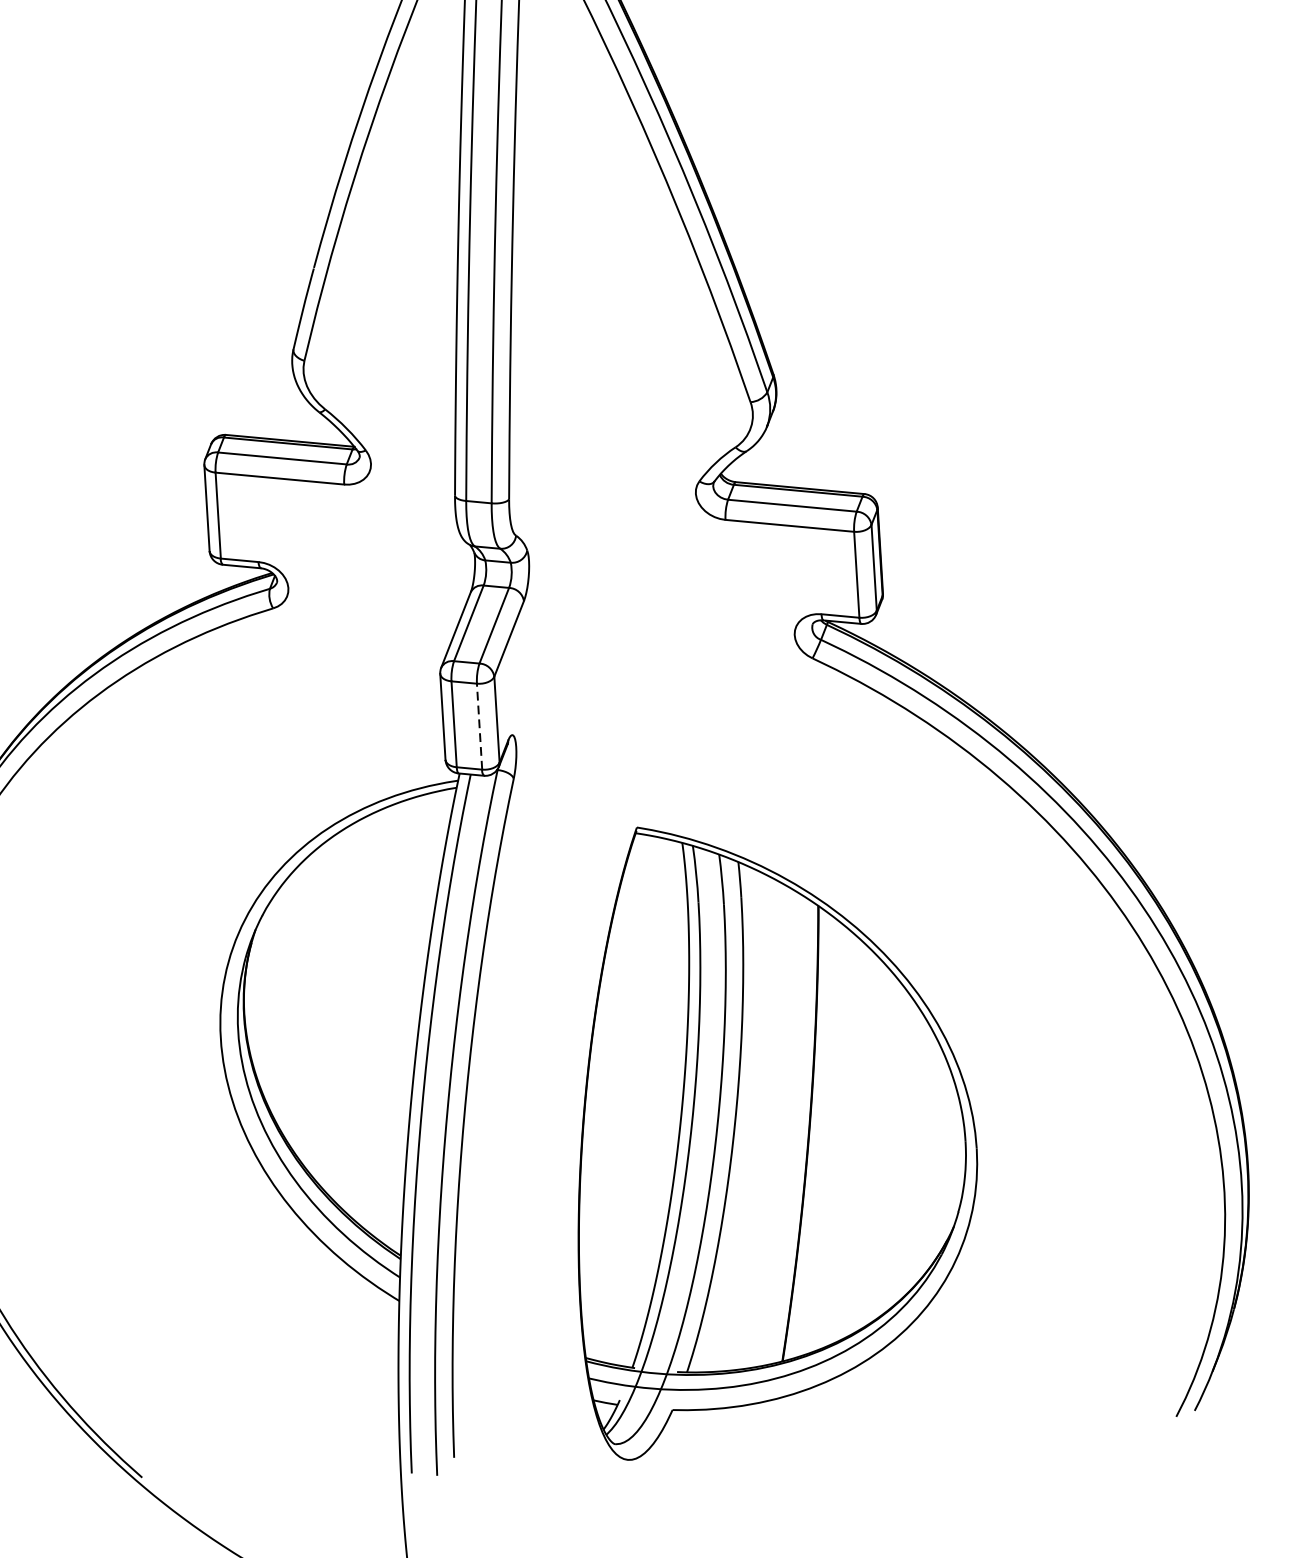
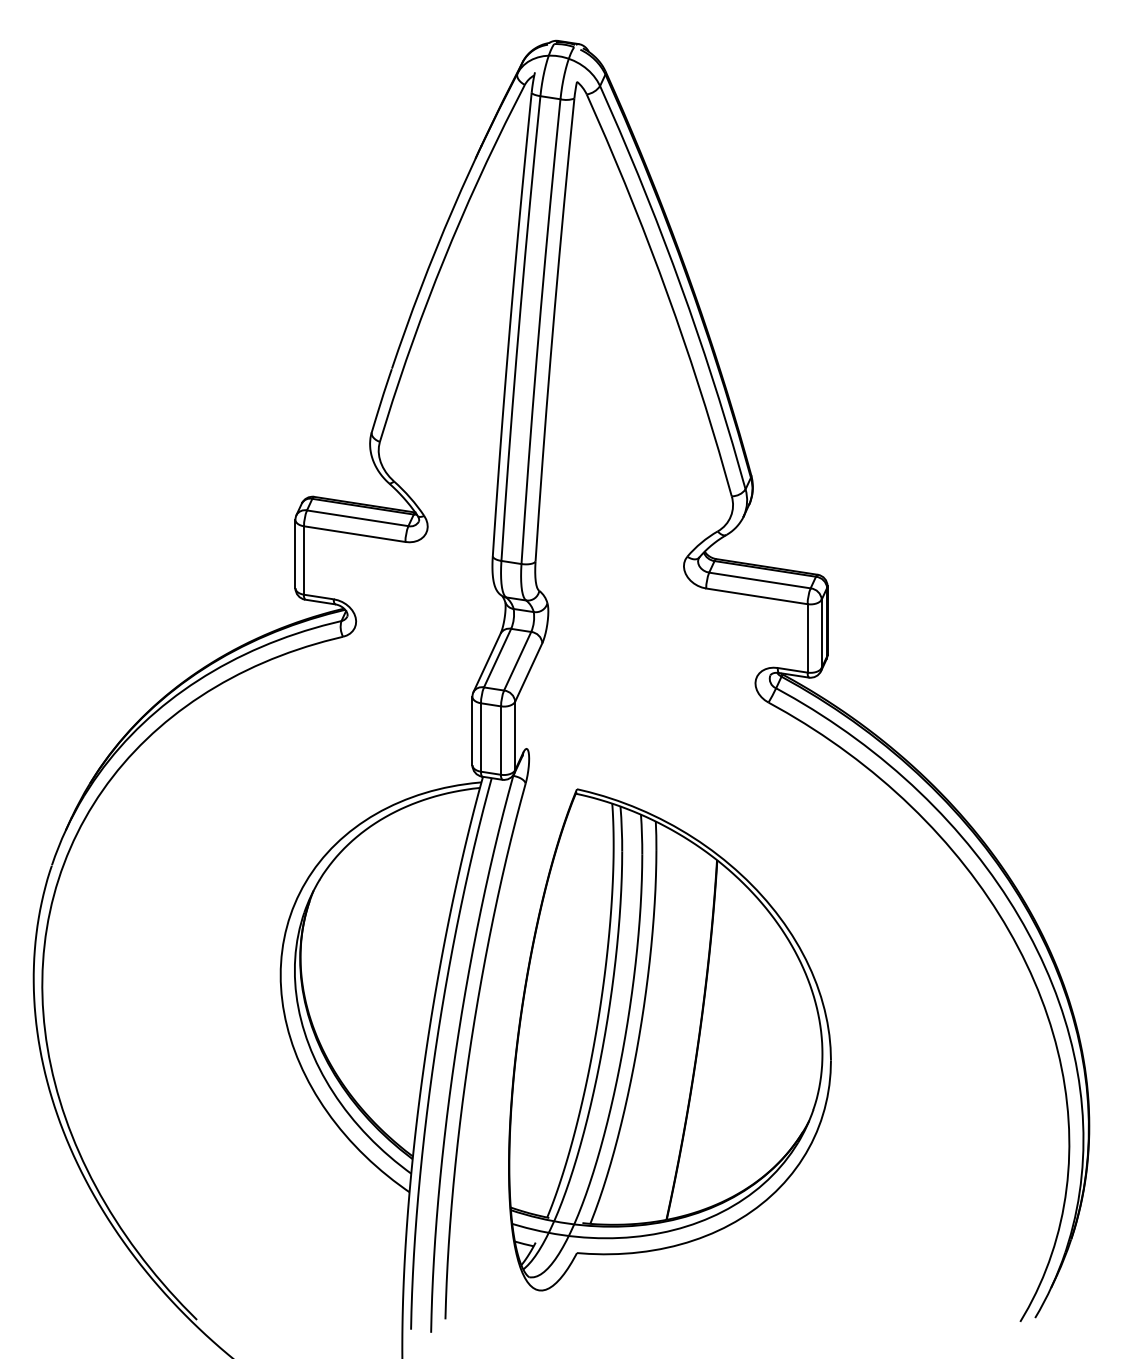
line: (480, 726) -> (501, 740), dashed -> solid
part: (772, 1134) -> (669, 1039), moved

